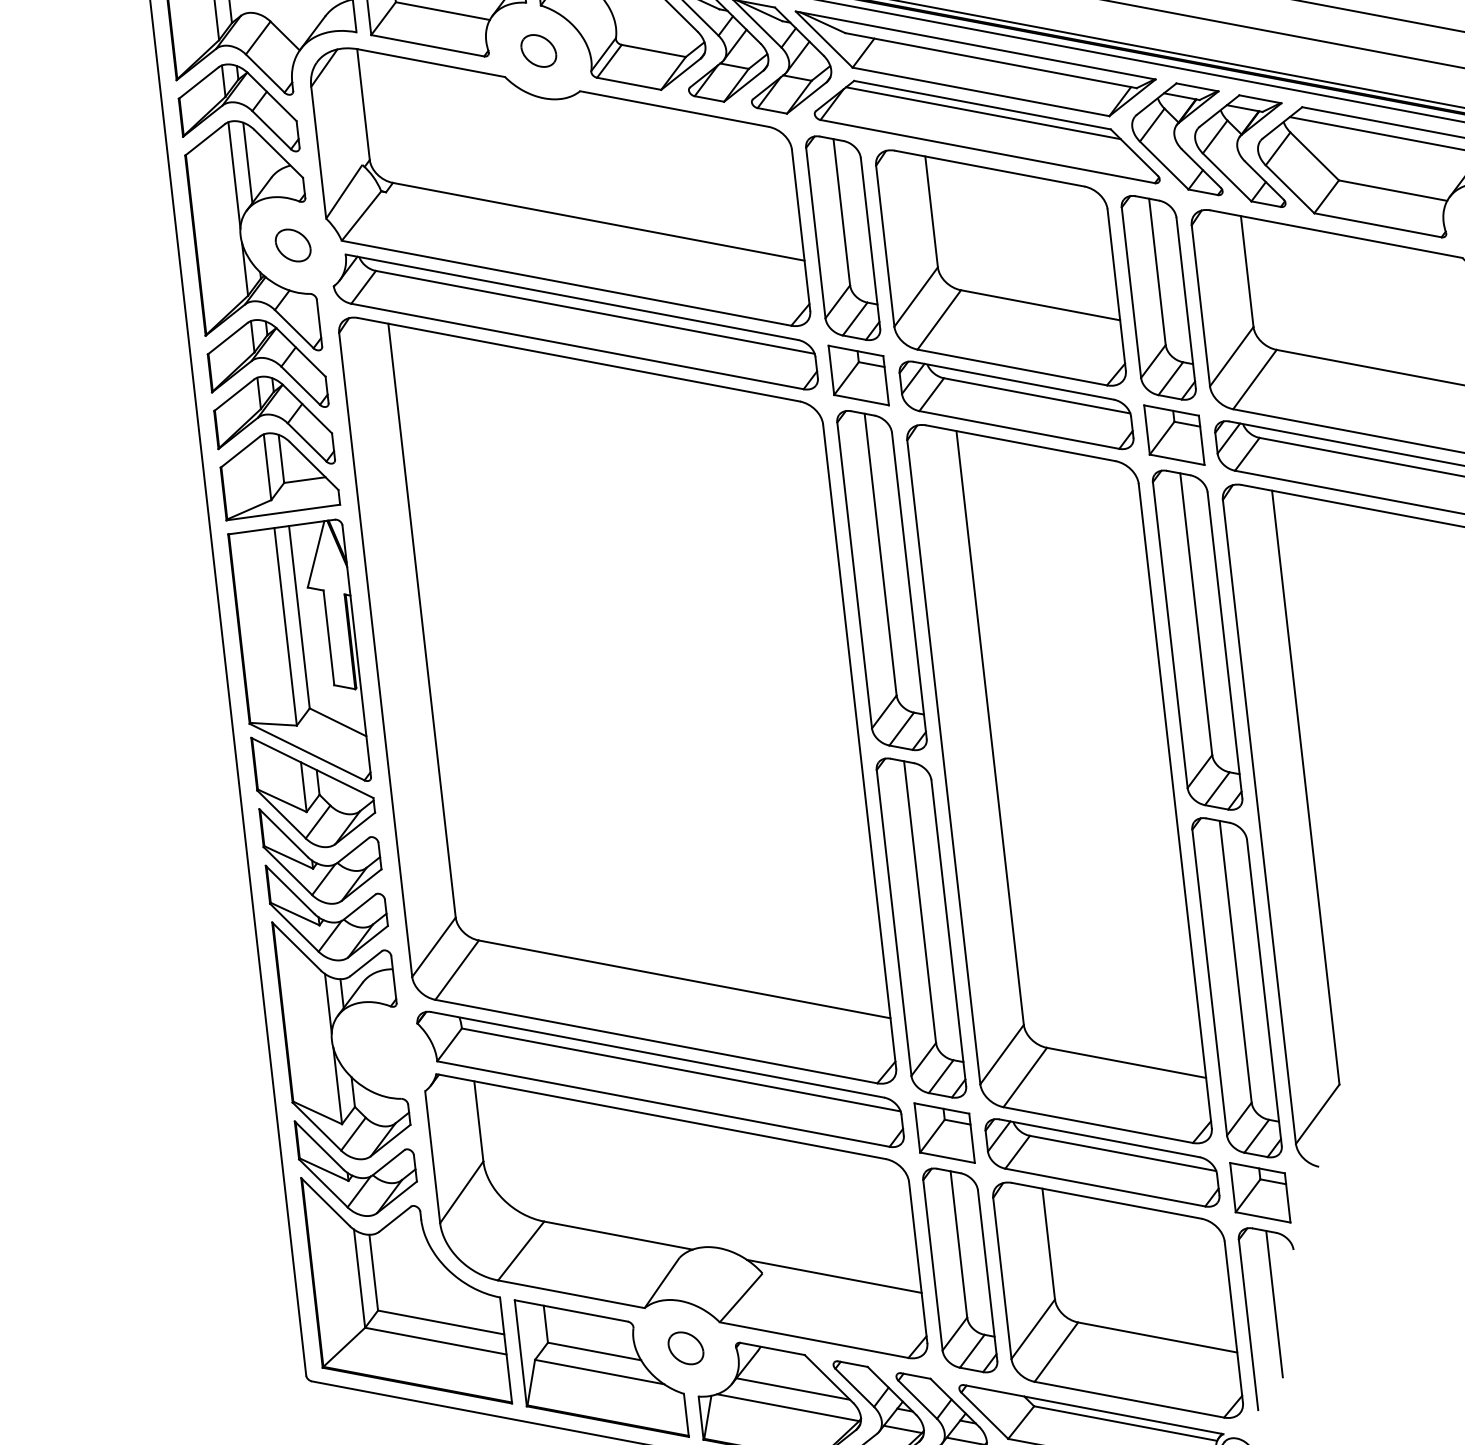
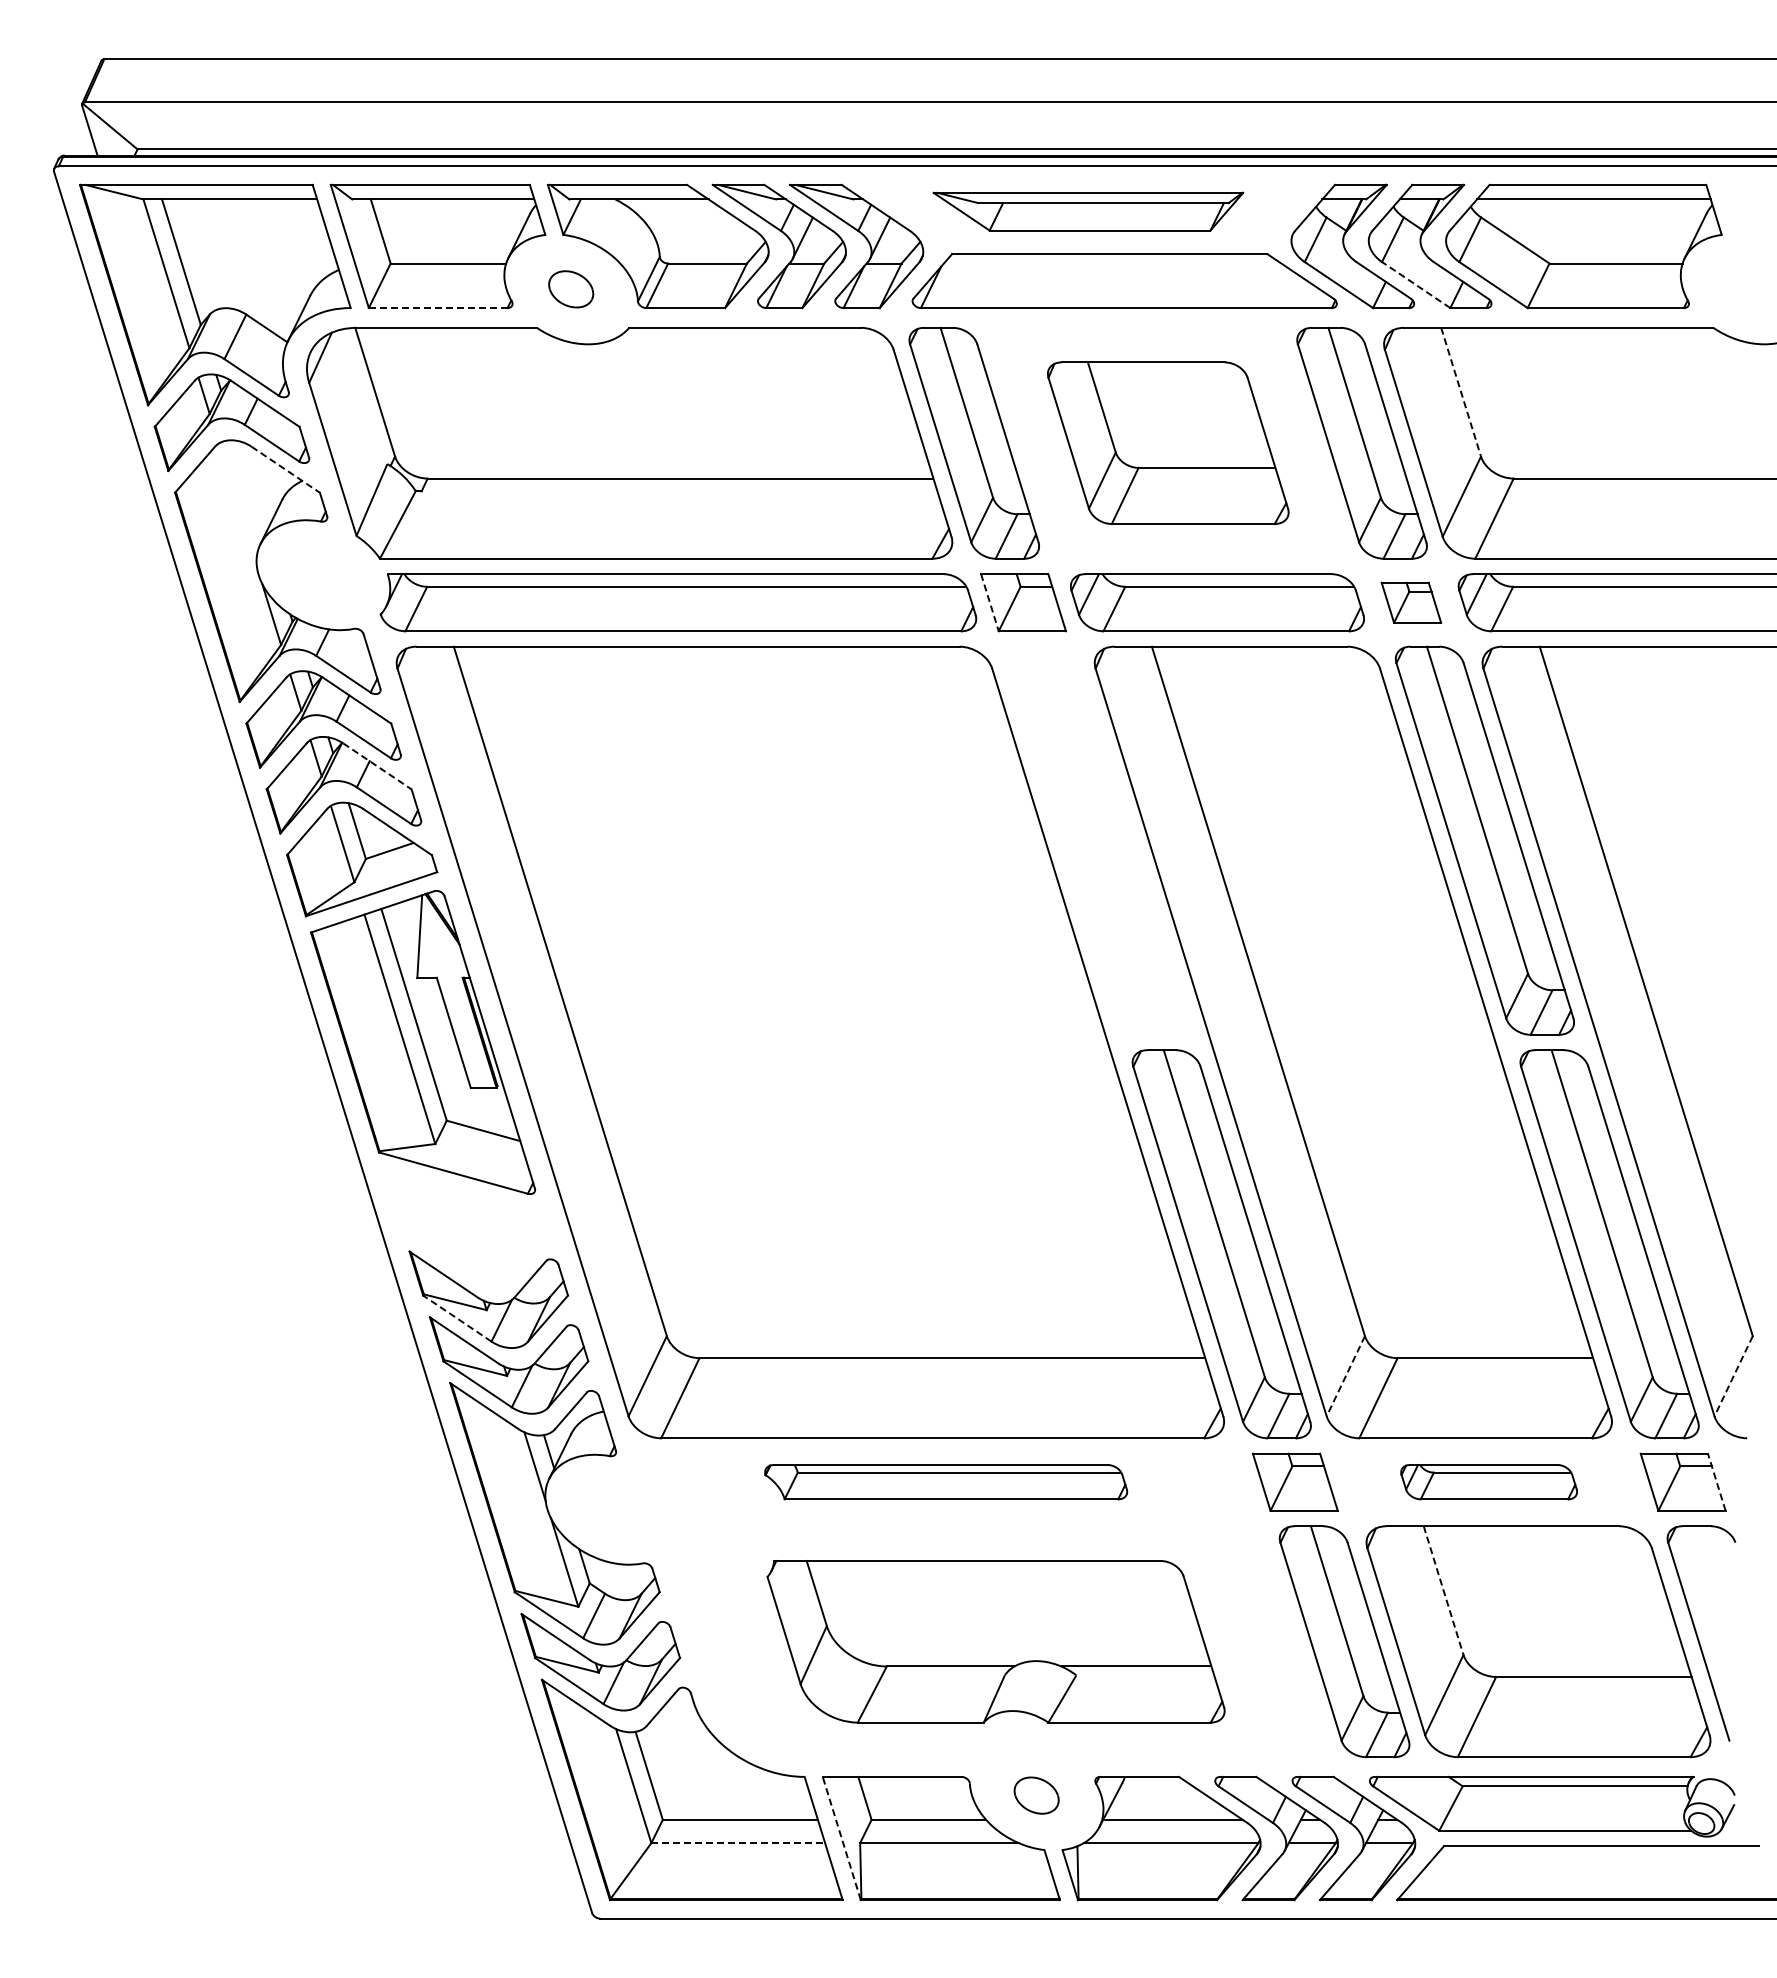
line: (427, 46) -> (437, 308), solid -> dashed
part: (971, 67) -> (1088, 211), size x0.7
line: (983, 113) -> (1112, 263), removed
line: (279, 154) -> (286, 470), solid -> dashed
line: (247, 162) -> (250, 487), removed
line: (234, 174) -> (237, 504), removed
line: (1226, 176) -> (1415, 284), solid -> dashed
part: (293, 245) -> (323, 575), removed
part: (1001, 267) -> (1168, 442), size x0.7
line: (1247, 271) -> (1461, 392), solid -> dashed
line: (831, 370) -> (989, 602), solid -> dashed
line: (307, 409) -> (377, 766), solid -> dashed
part: (1174, 435) -> (1411, 602), size x0.7
part: (882, 580) -> (1097, 840), removed
part: (308, 796) -> (465, 1225), removed
line: (287, 870) -> (456, 1318), solid -> dashed
line: (1001, 1054) -> (1345, 1376), solid -> dashed
part: (660, 1078) -> (945, 1481), size x0.6
line: (1317, 1114) -> (1733, 1376), solid -> dashed
part: (1102, 1162) -> (1488, 1481), size x0.6
line: (1287, 1198) -> (1716, 1482), solid -> dashed
part: (676, 1216) -> (995, 1641), size x0.7
line: (1048, 1244) -> (1443, 1591), solid -> dashed
line: (1274, 1304) -> (1724, 1611), removed
line: (436, 1341) -> (738, 1843), solid -> dashed
line: (520, 1353) -> (841, 1838), solid -> dashed

